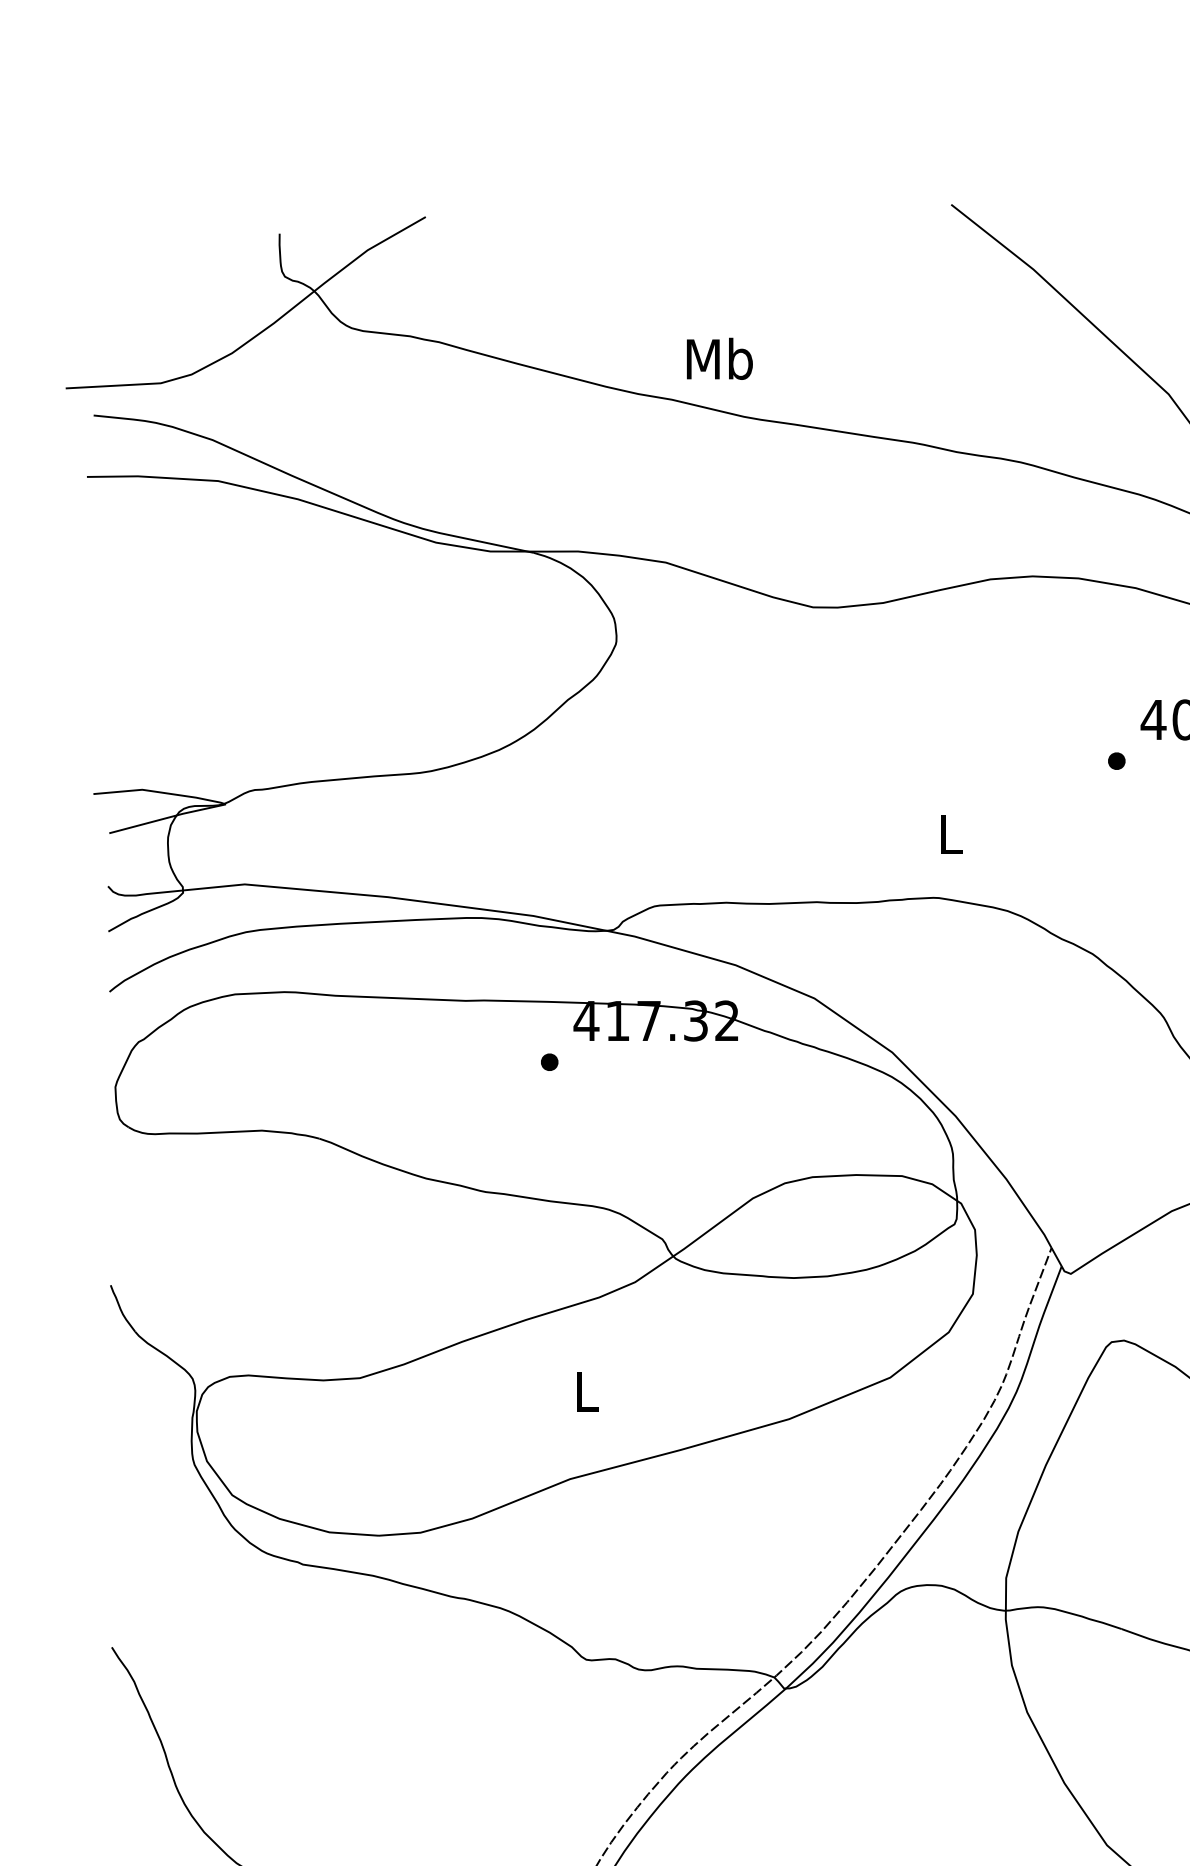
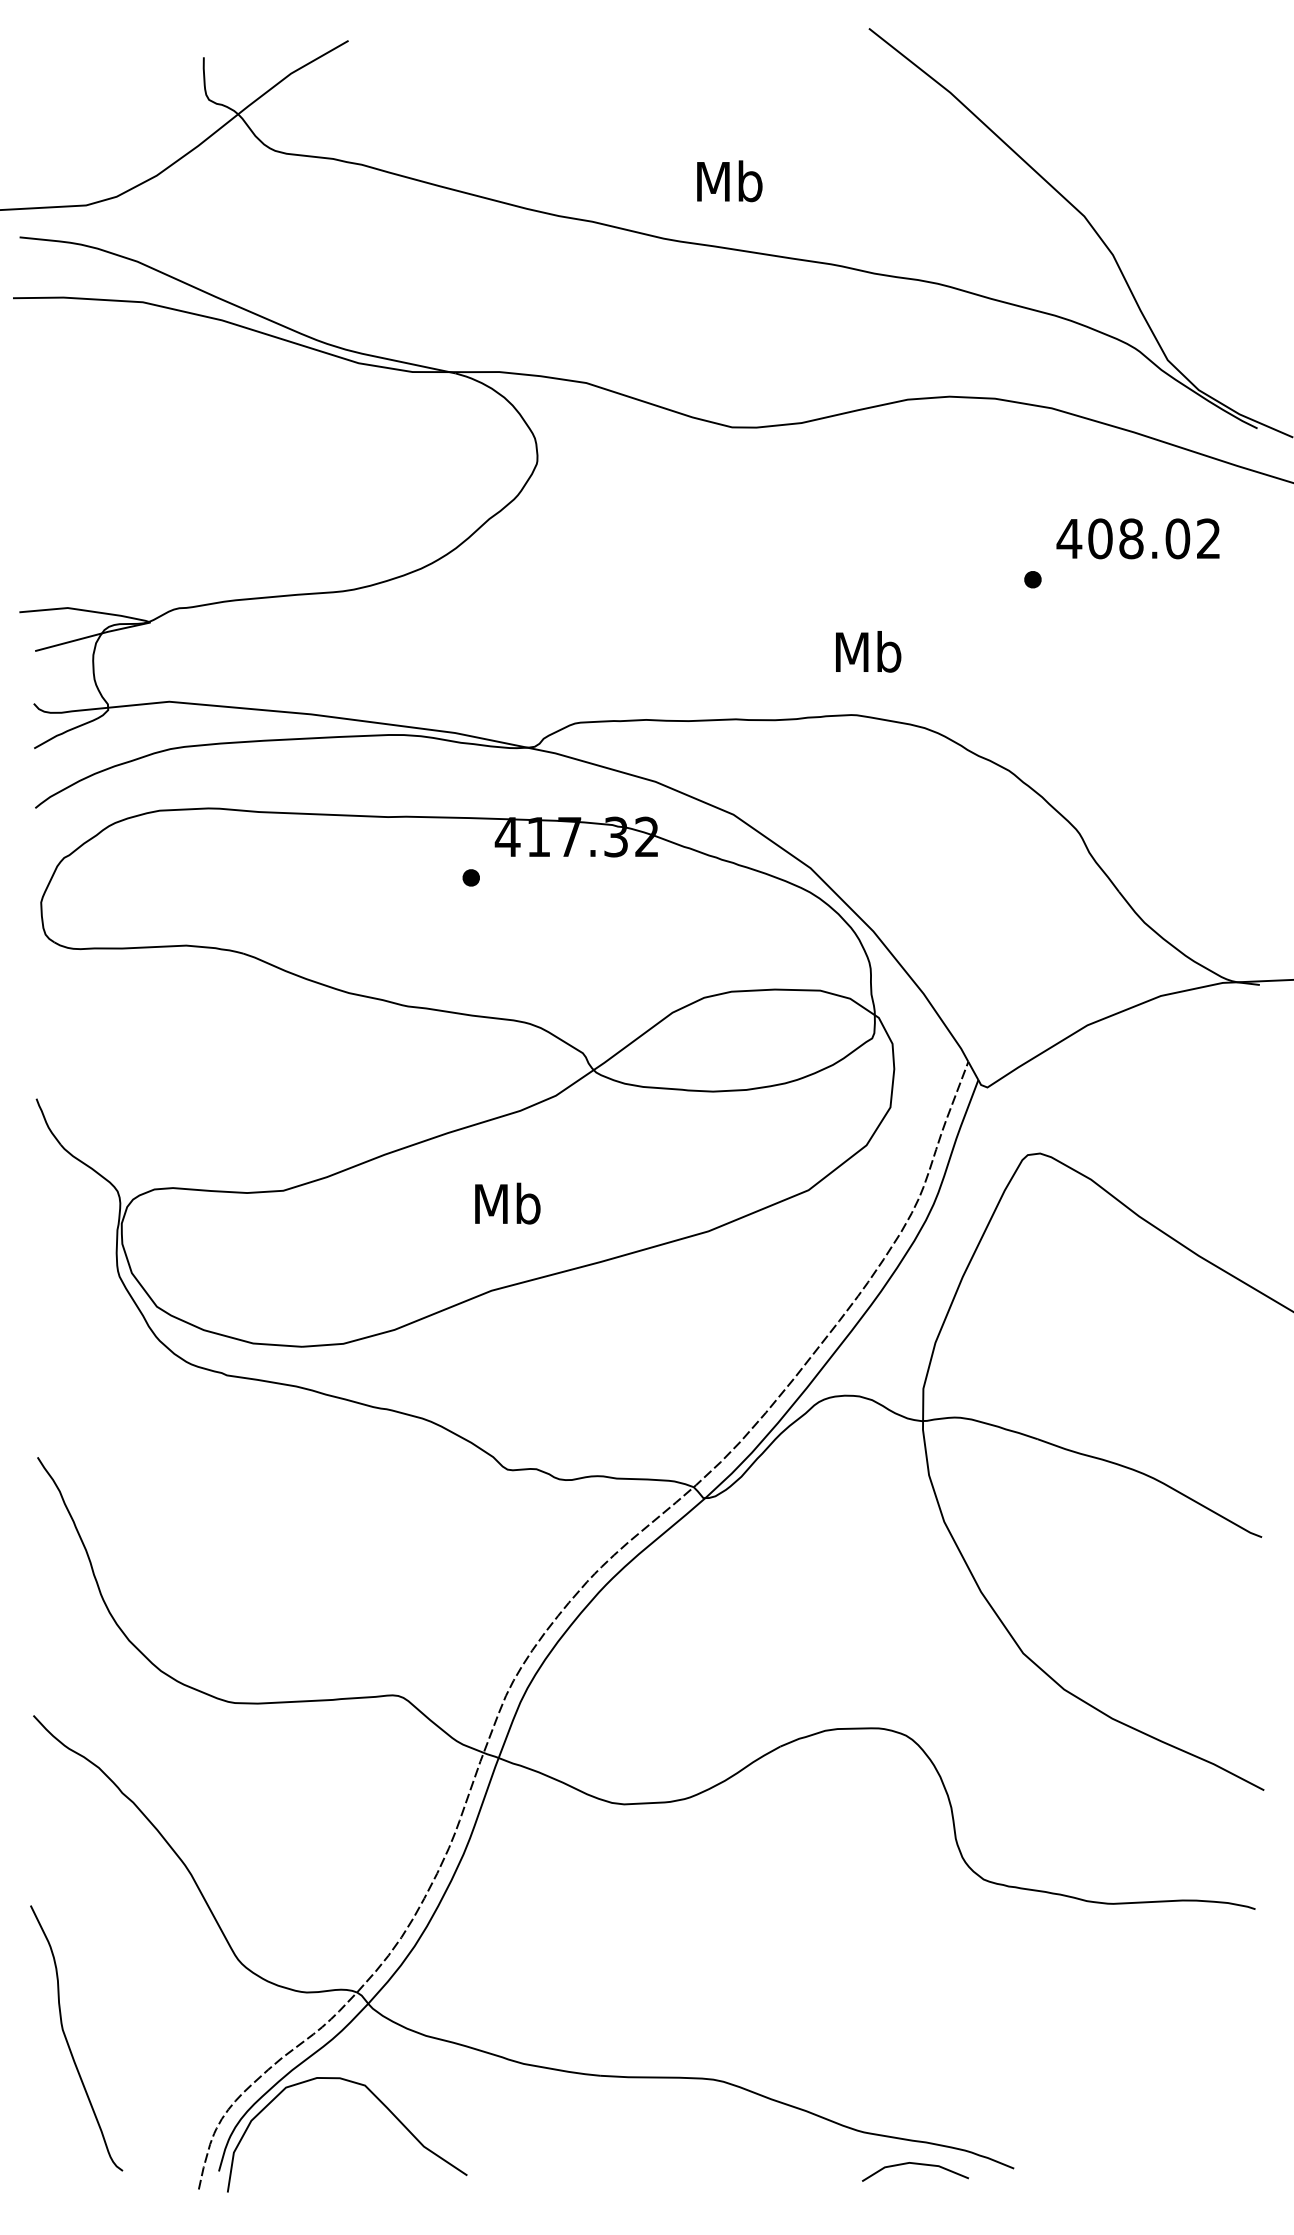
text: (719, 359) -> (729, 181), moved
text: (950, 833) -> (868, 651), L -> Mb
text: (586, 1391) -> (507, 1203), L -> Mb

